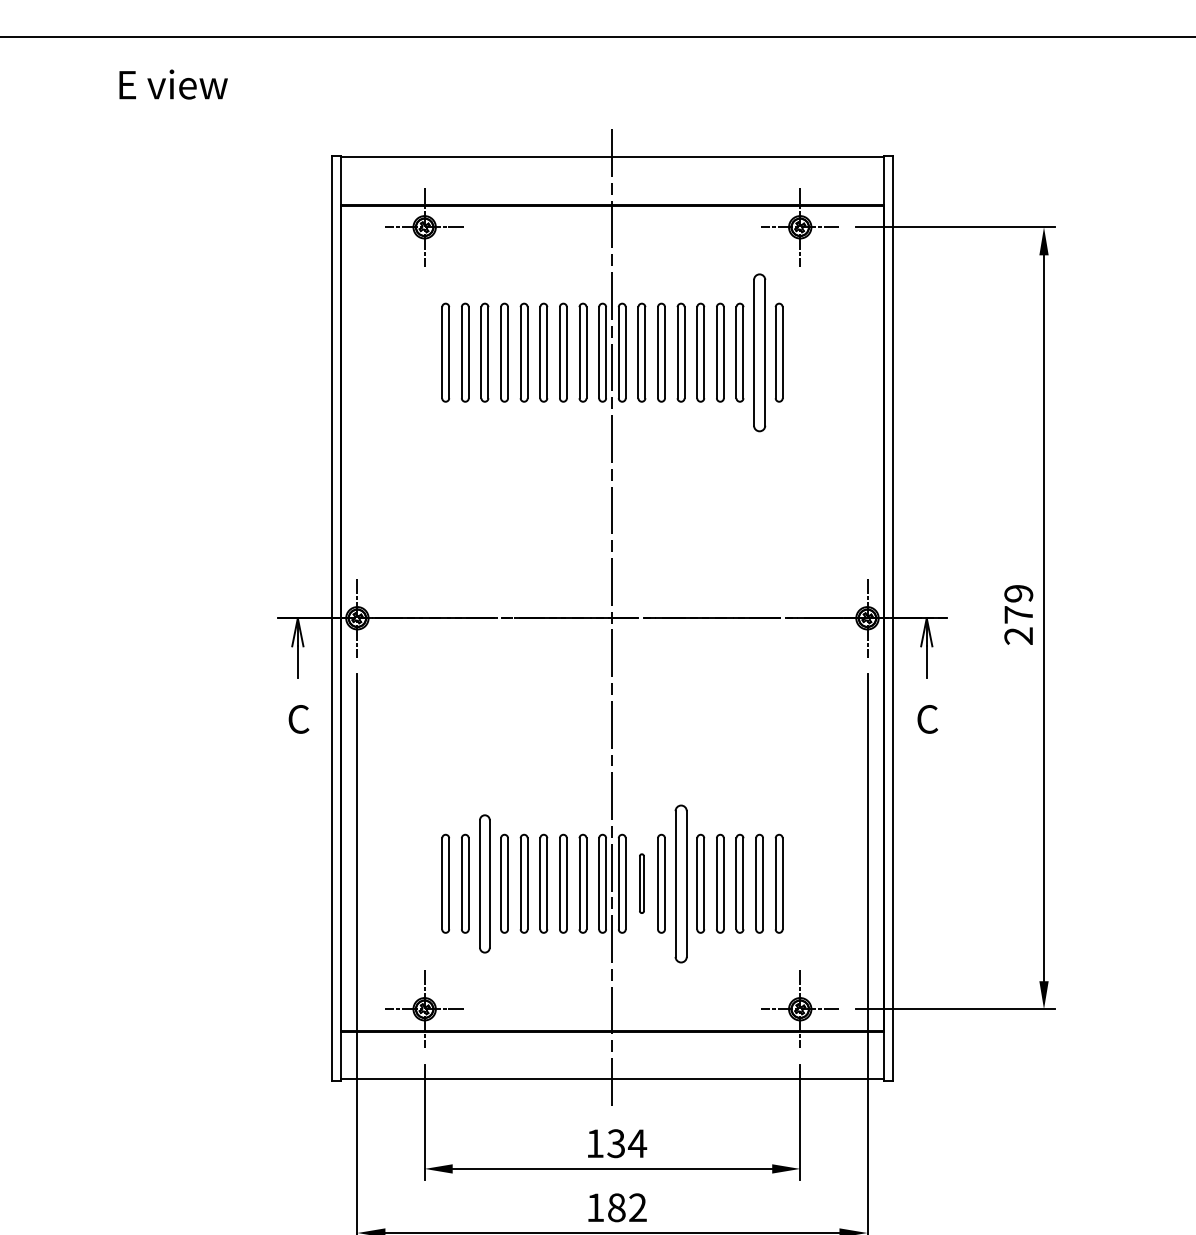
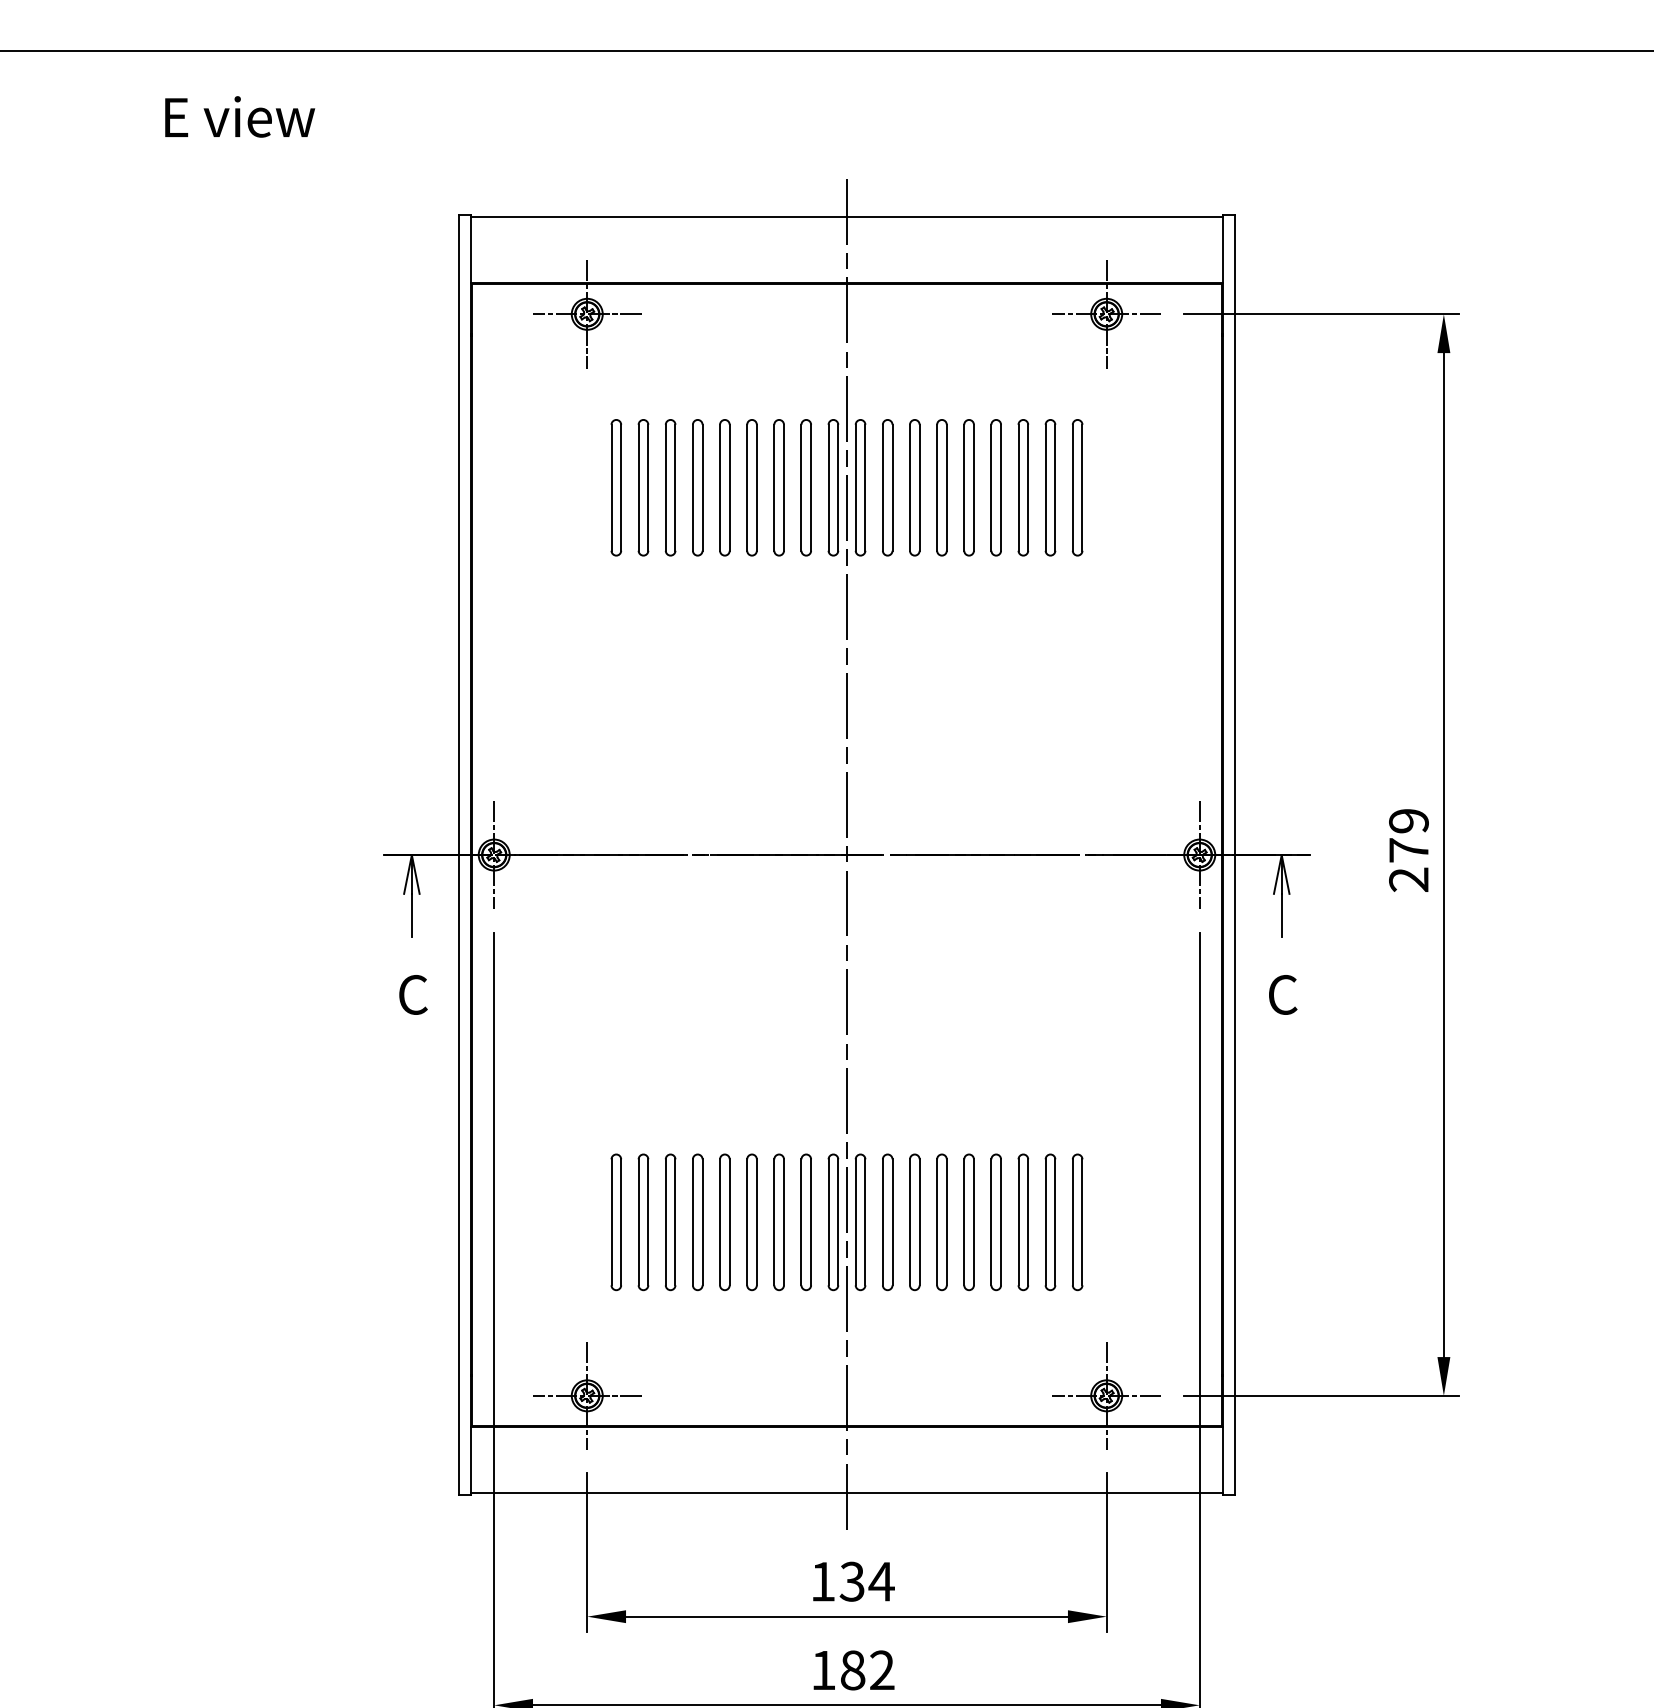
part: (759, 352) -> (1050, 487), size x0.62
part: (484, 883) -> (670, 1221), size x0.71
part: (641, 883) -> (887, 1221), size x1.67
part: (680, 883) -> (941, 1221), size x0.62

